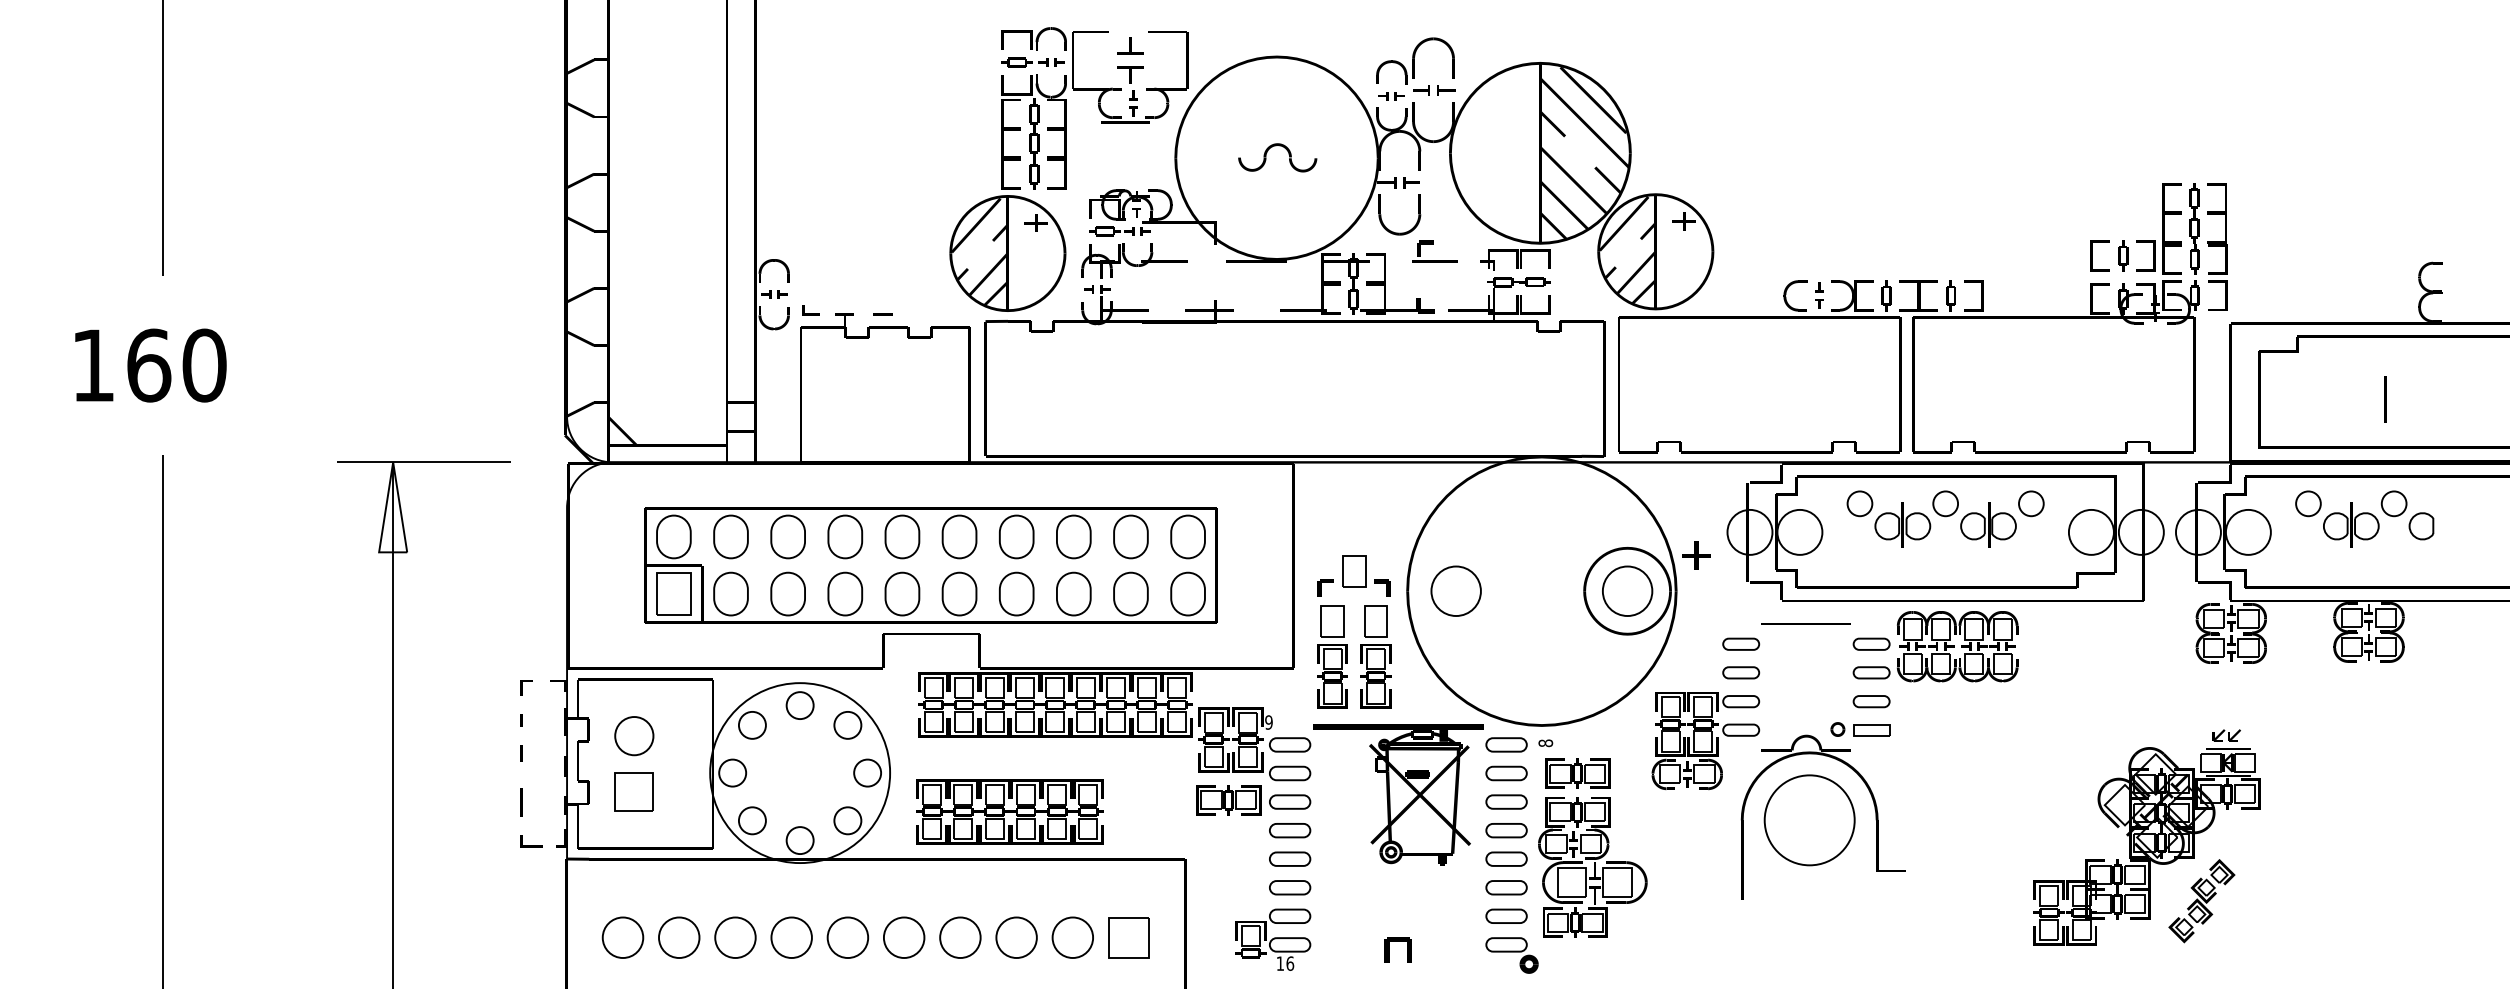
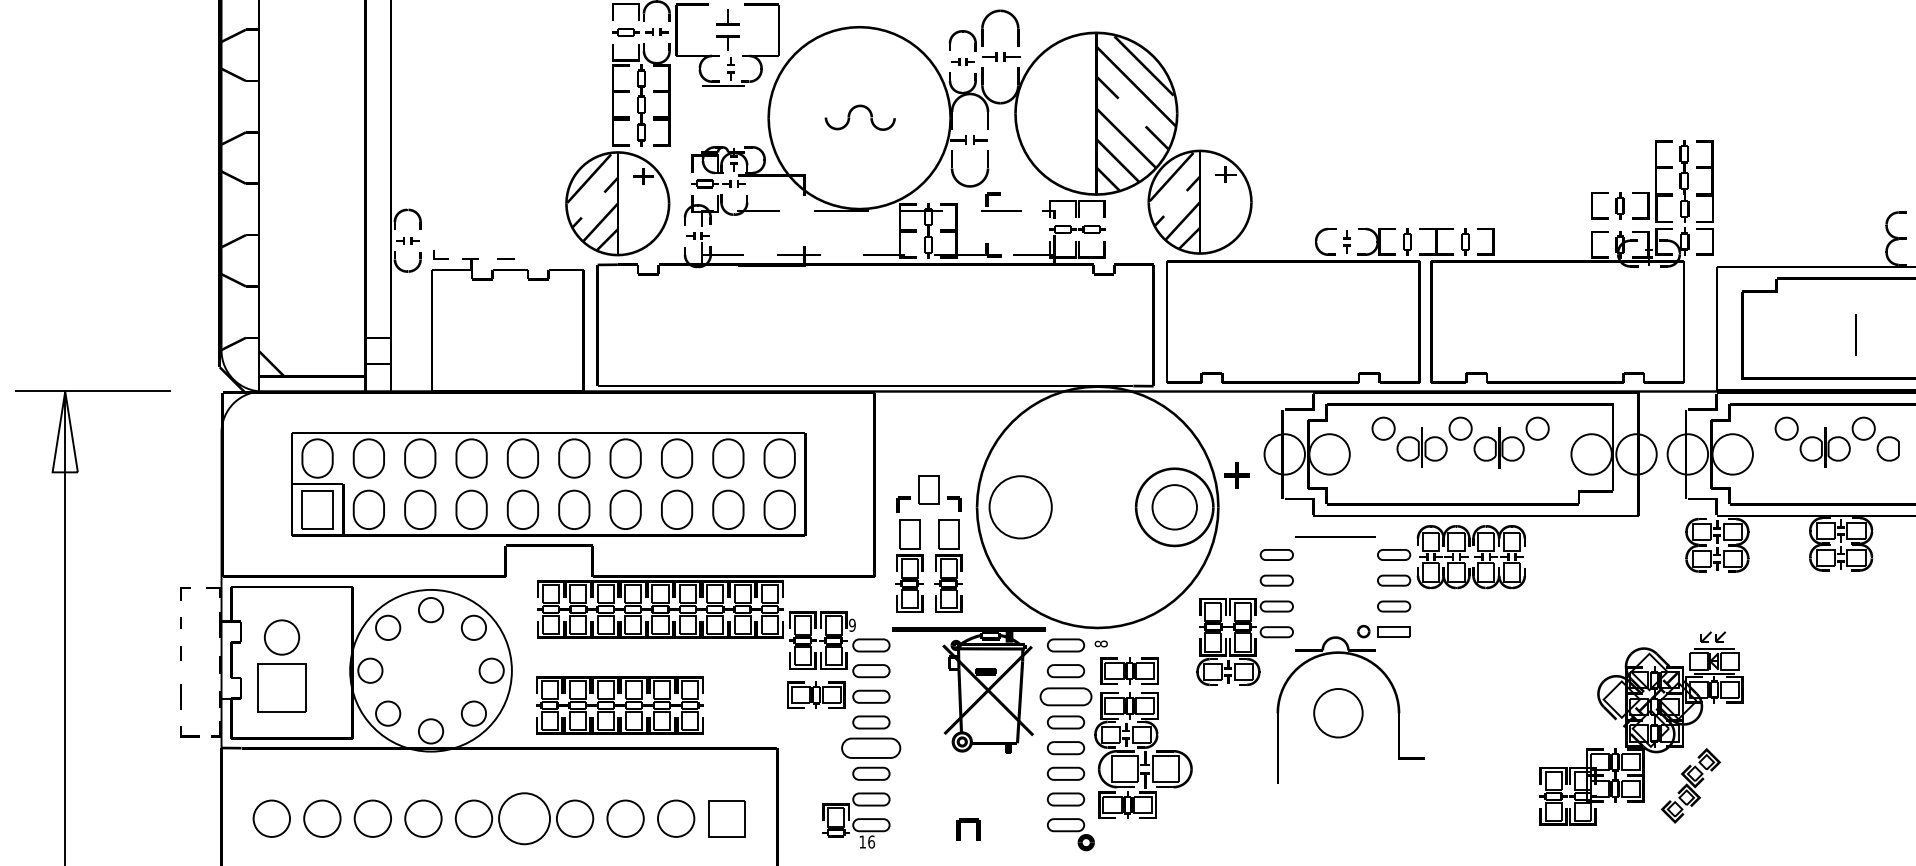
circle: (1455, 591) -> (1020, 507), size x1.4
part: (633, 791) -> (281, 687), size x1.4
part: (1506, 801) -> (1065, 696), size x1.4
circle: (1809, 820) -> (1338, 713), size x0.6
part: (1290, 858) -> (871, 747), size x1.6
circle: (903, 937) -> (523, 818), size x1.4

